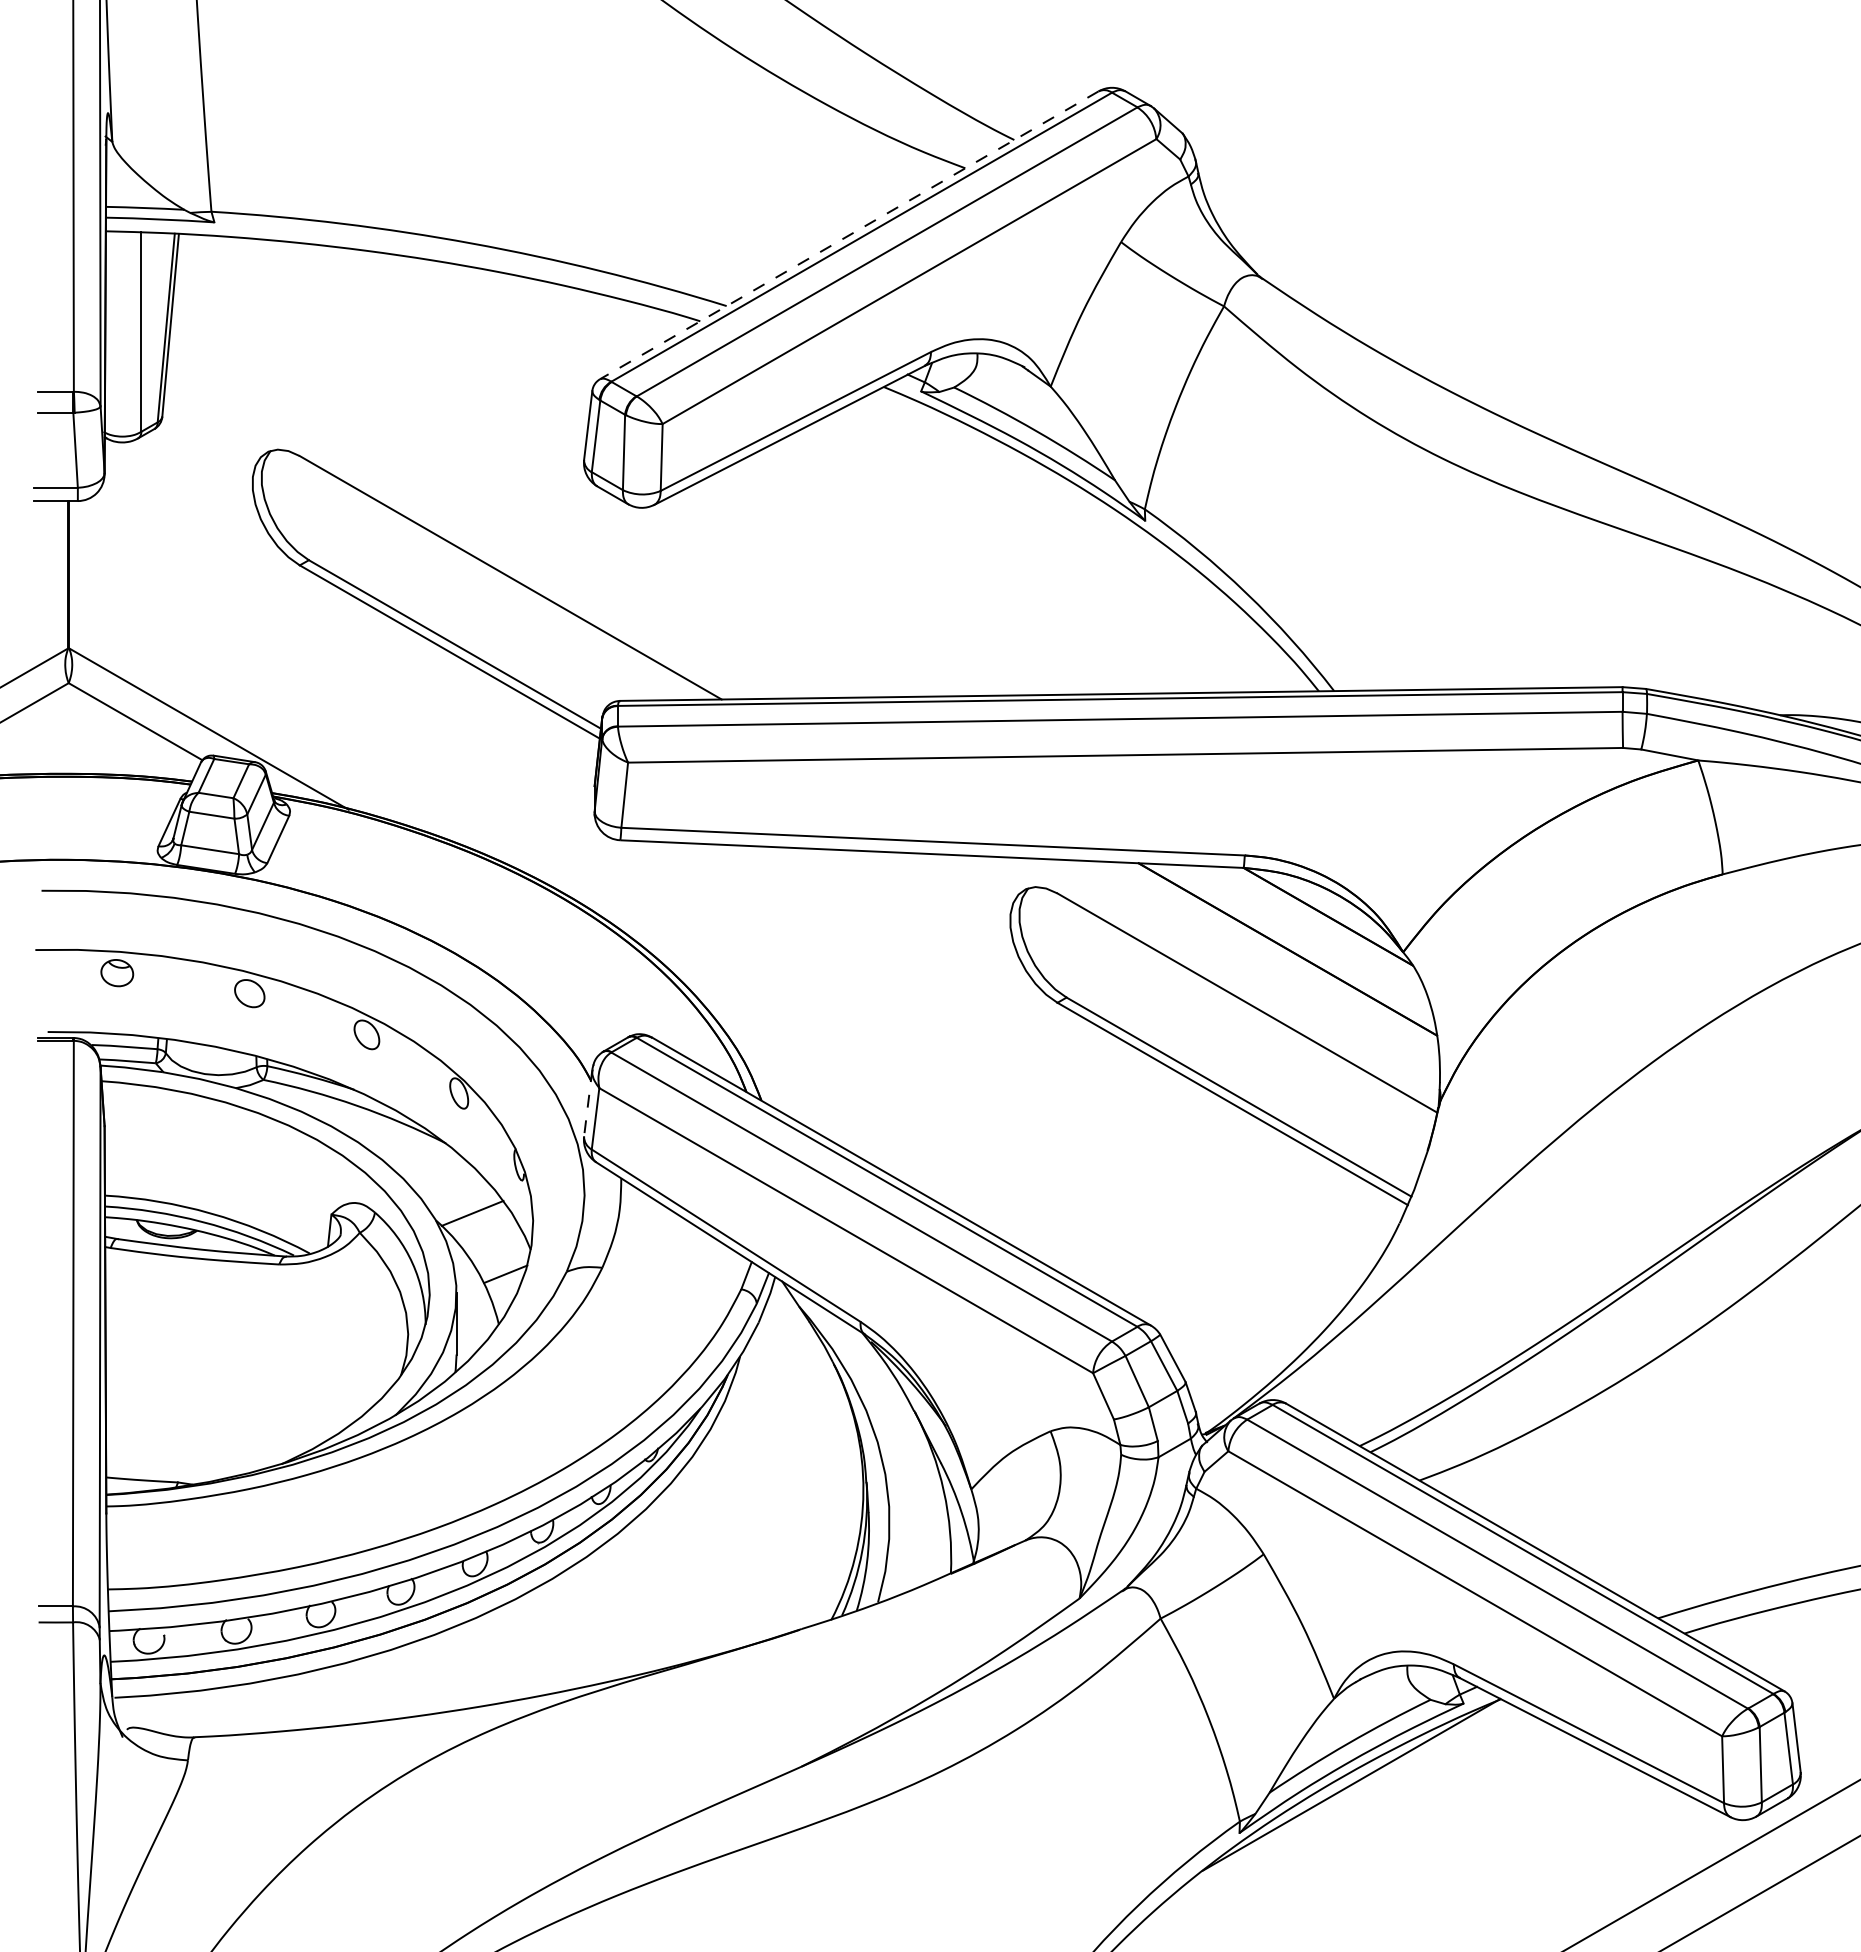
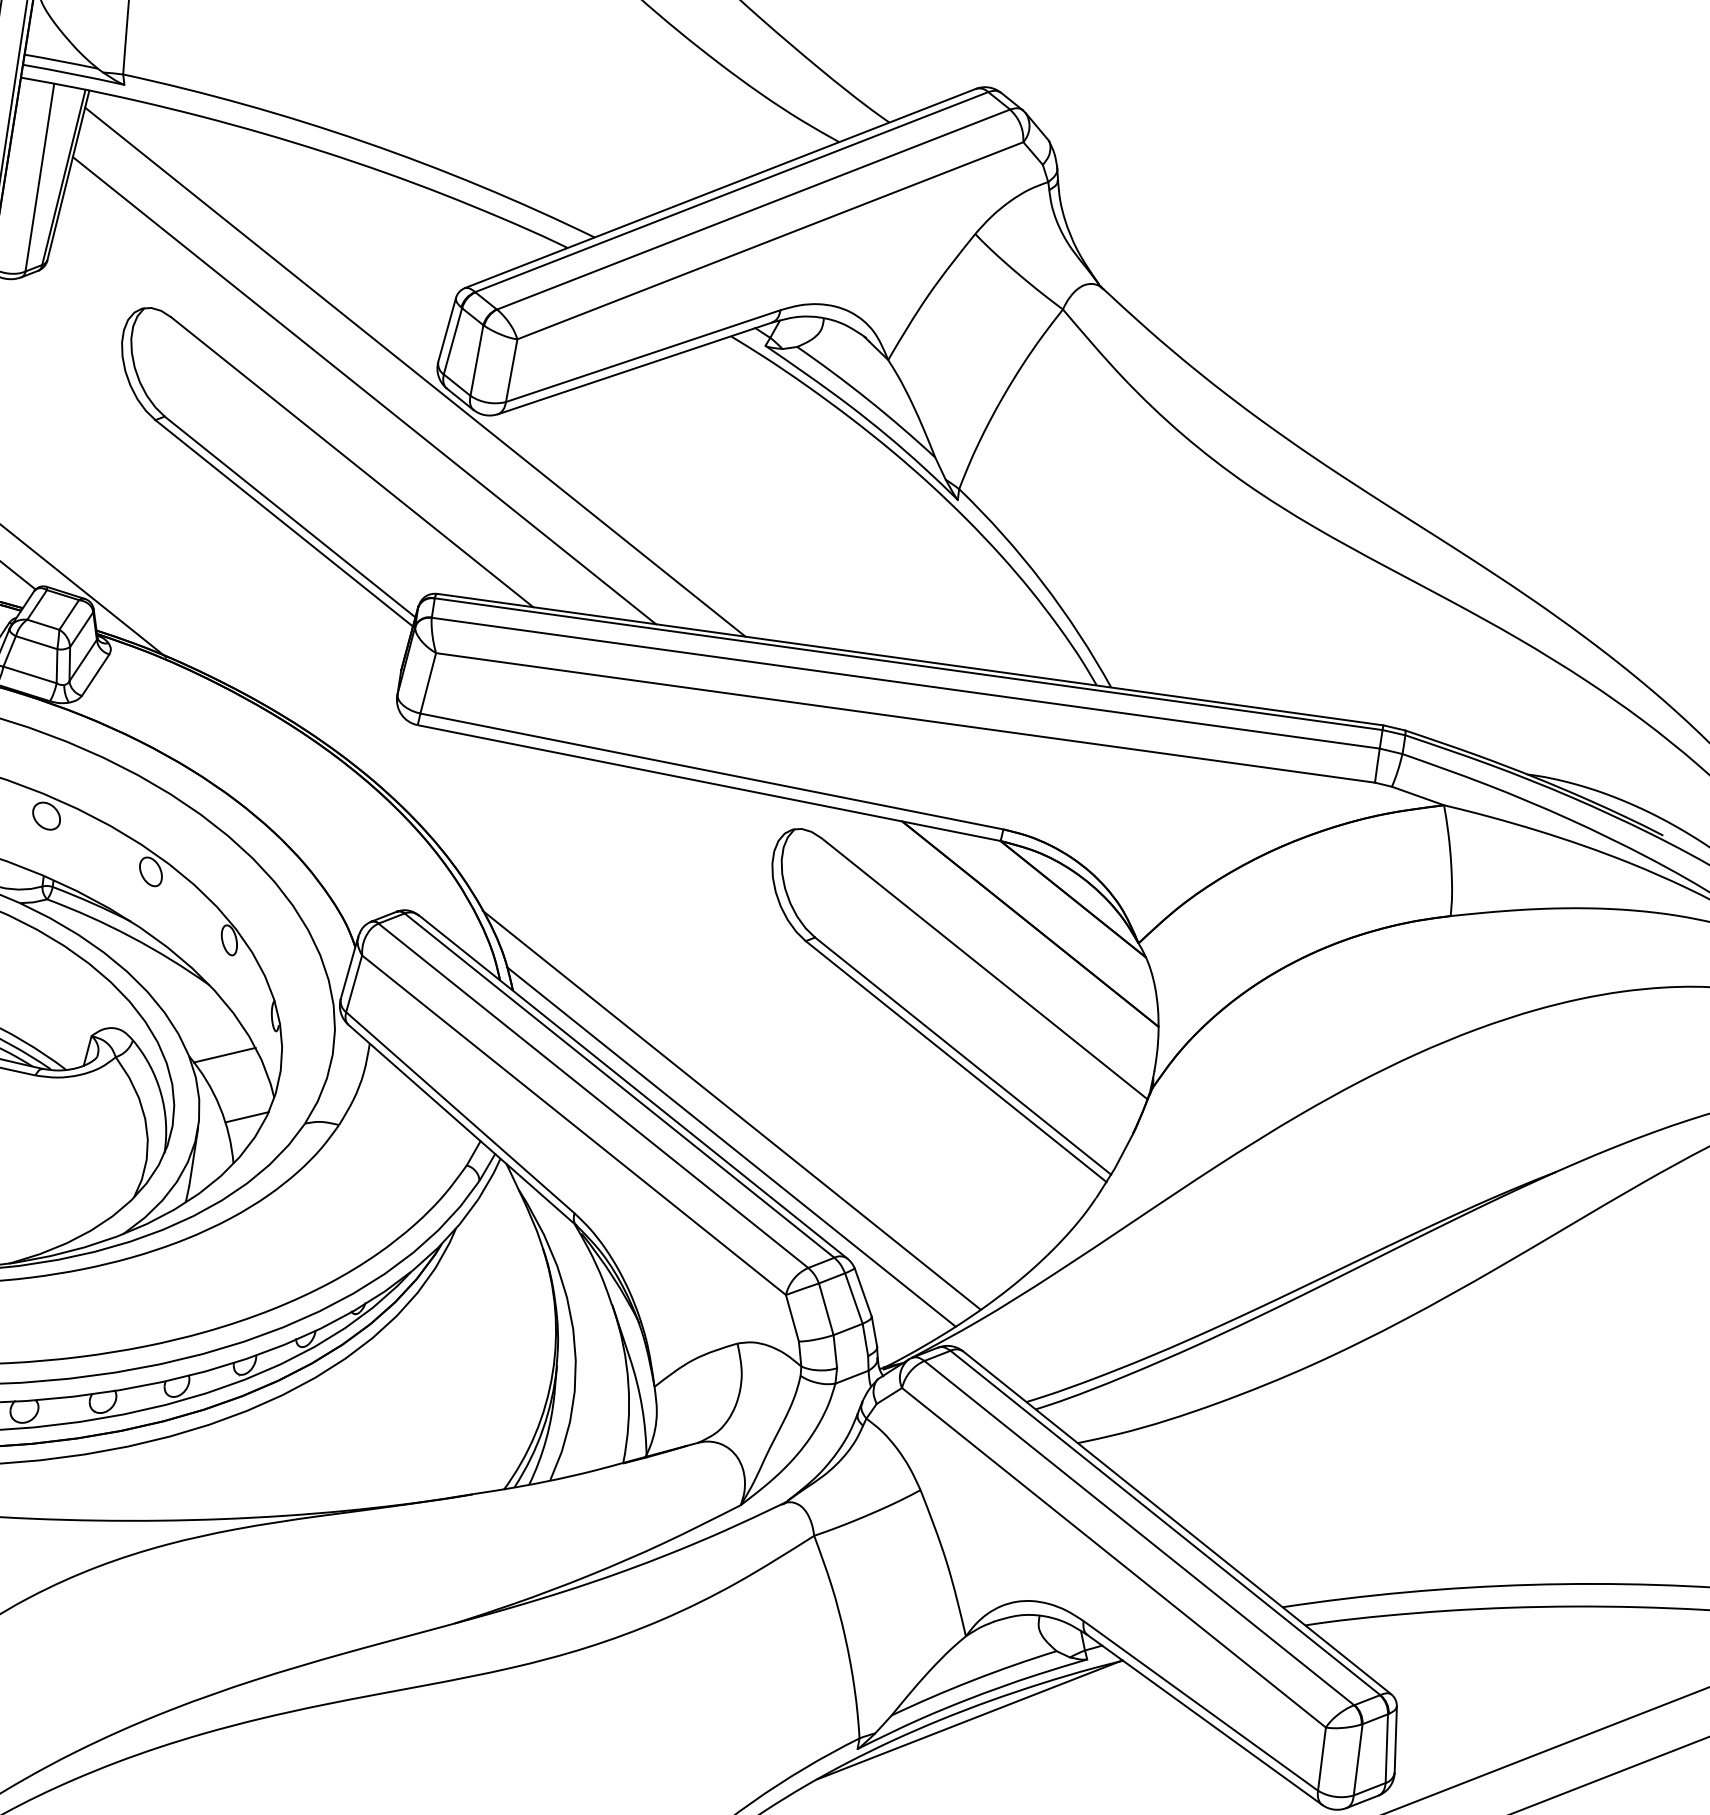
line: (849, 235) -> (720, 188), dashed -> solid
line: (561, 474) -> (414, 372), added
line: (511, 501) -> (363, 390), added
line: (588, 1102) -> (349, 967), dashed -> solid
line: (1007, 1189) -> (731, 1109), added
line: (1012, 1228) -> (730, 1147), added

